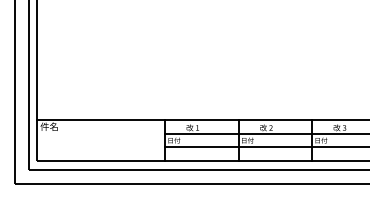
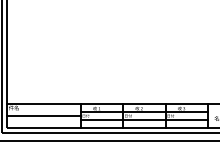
line: (100, 139) -> (43, 115), added

